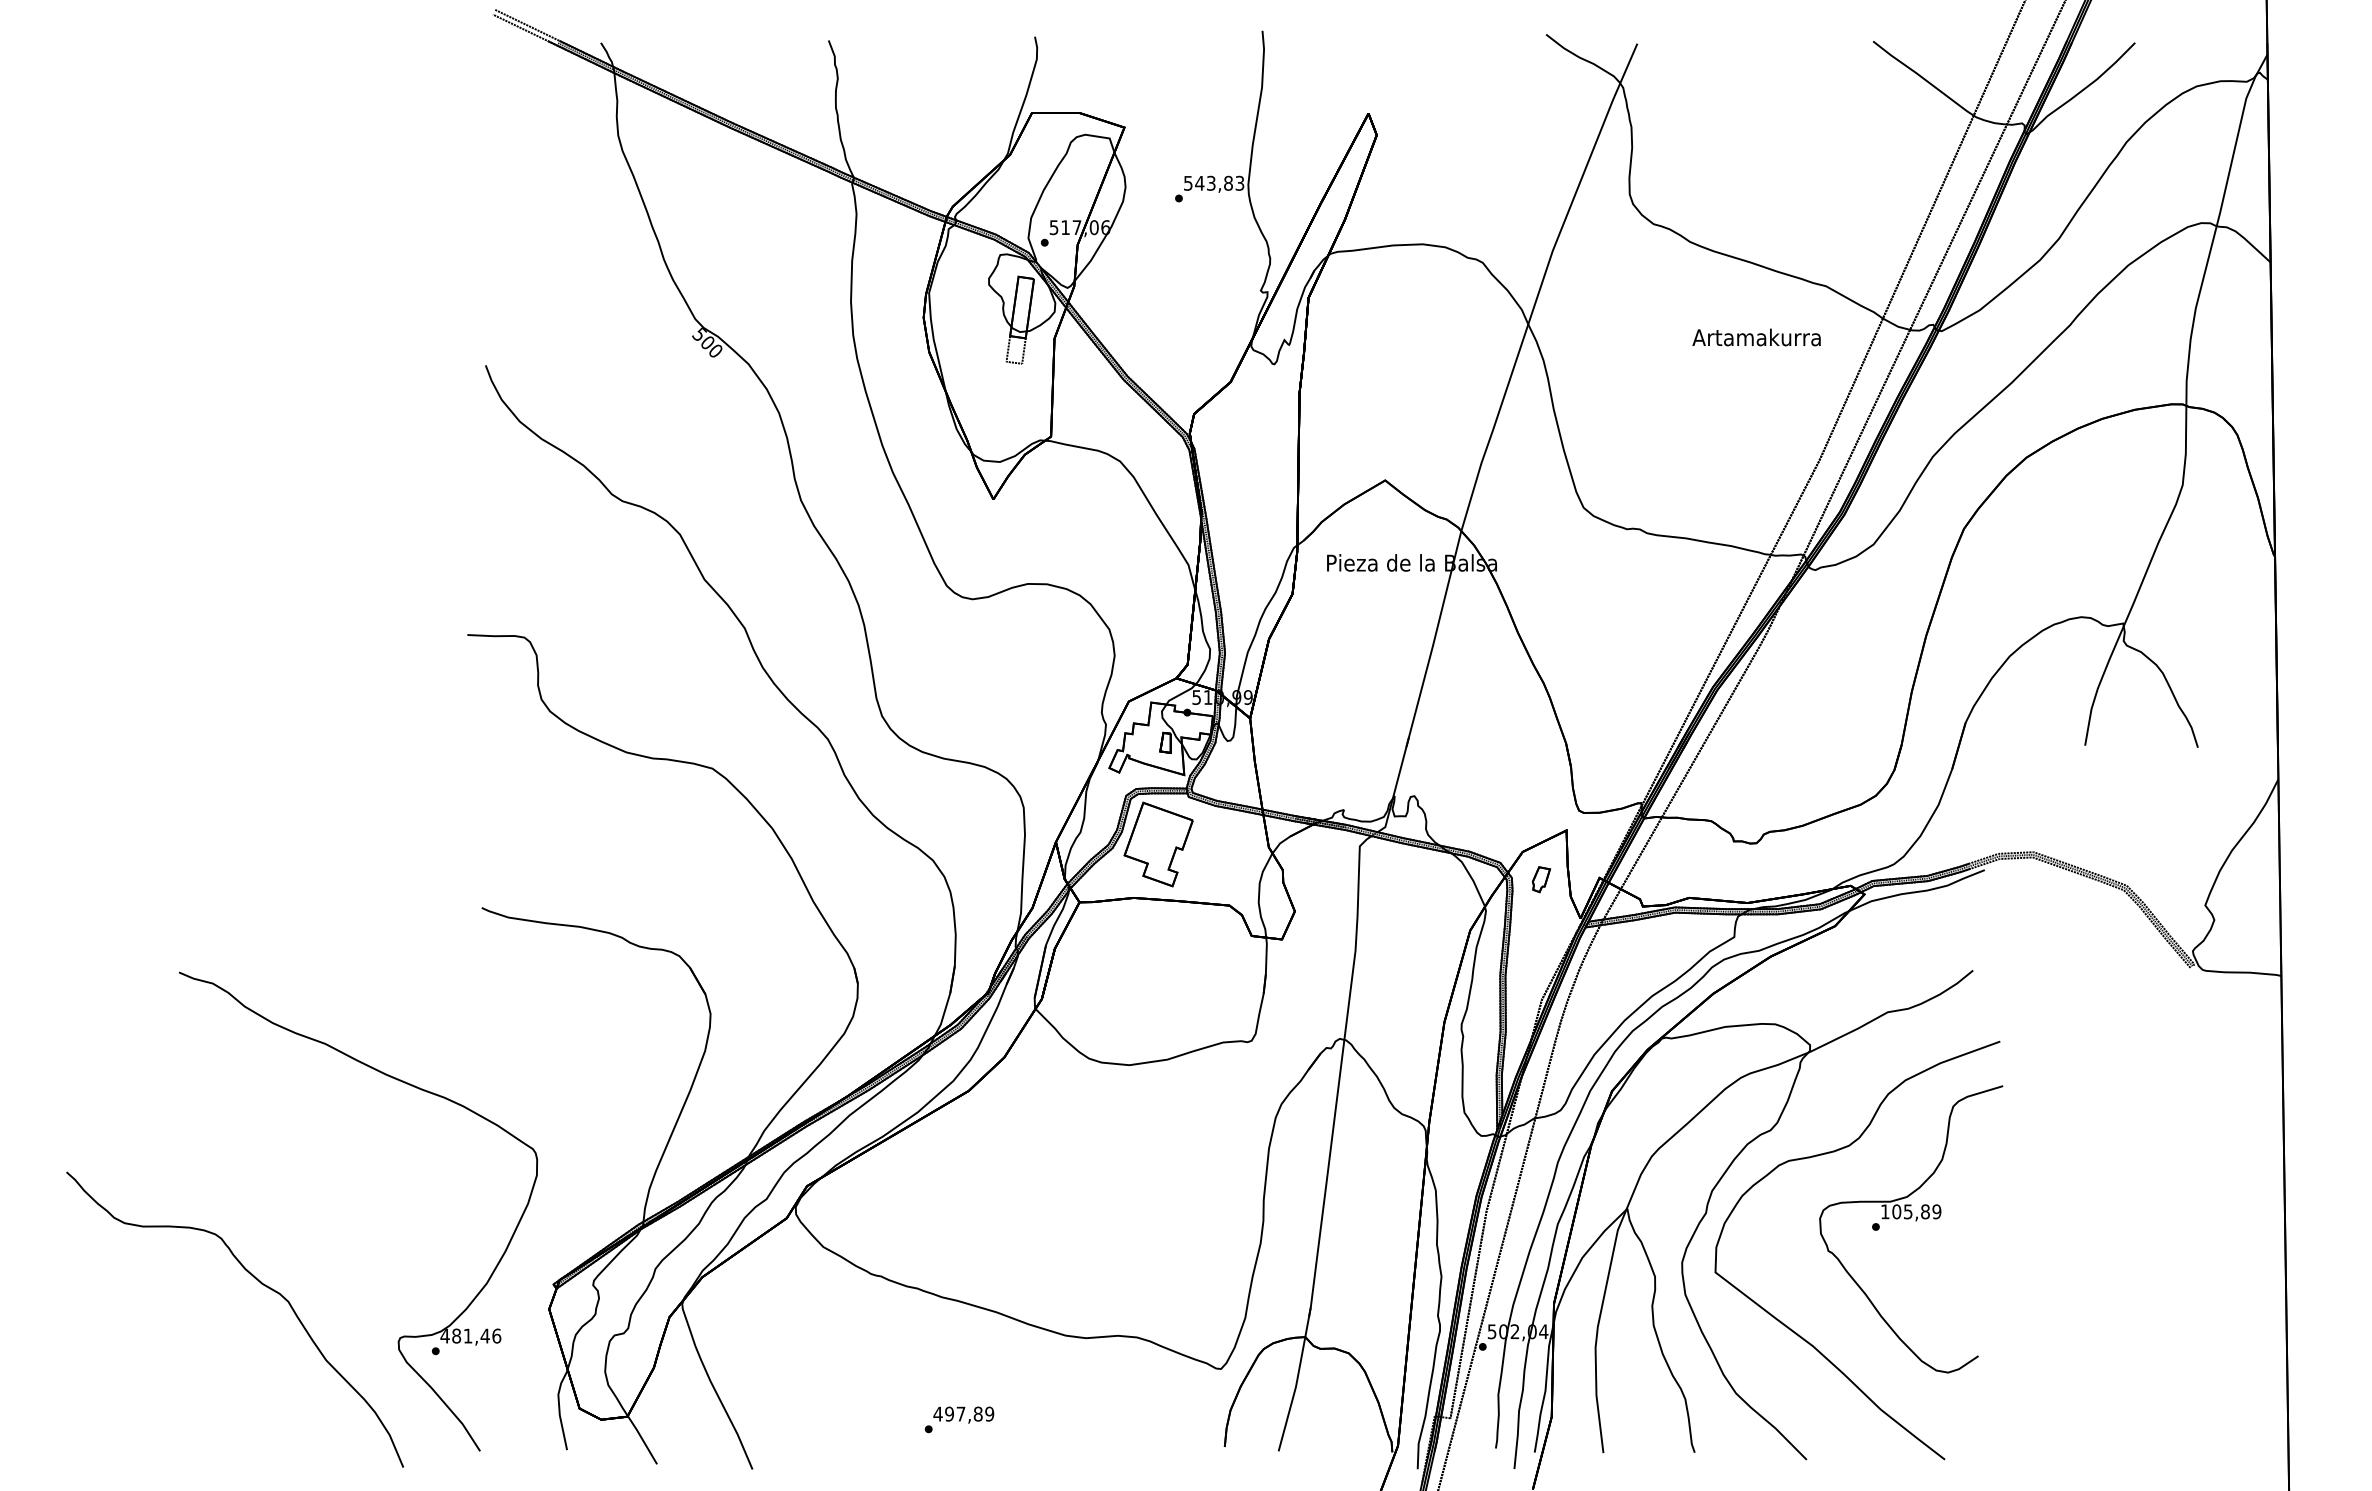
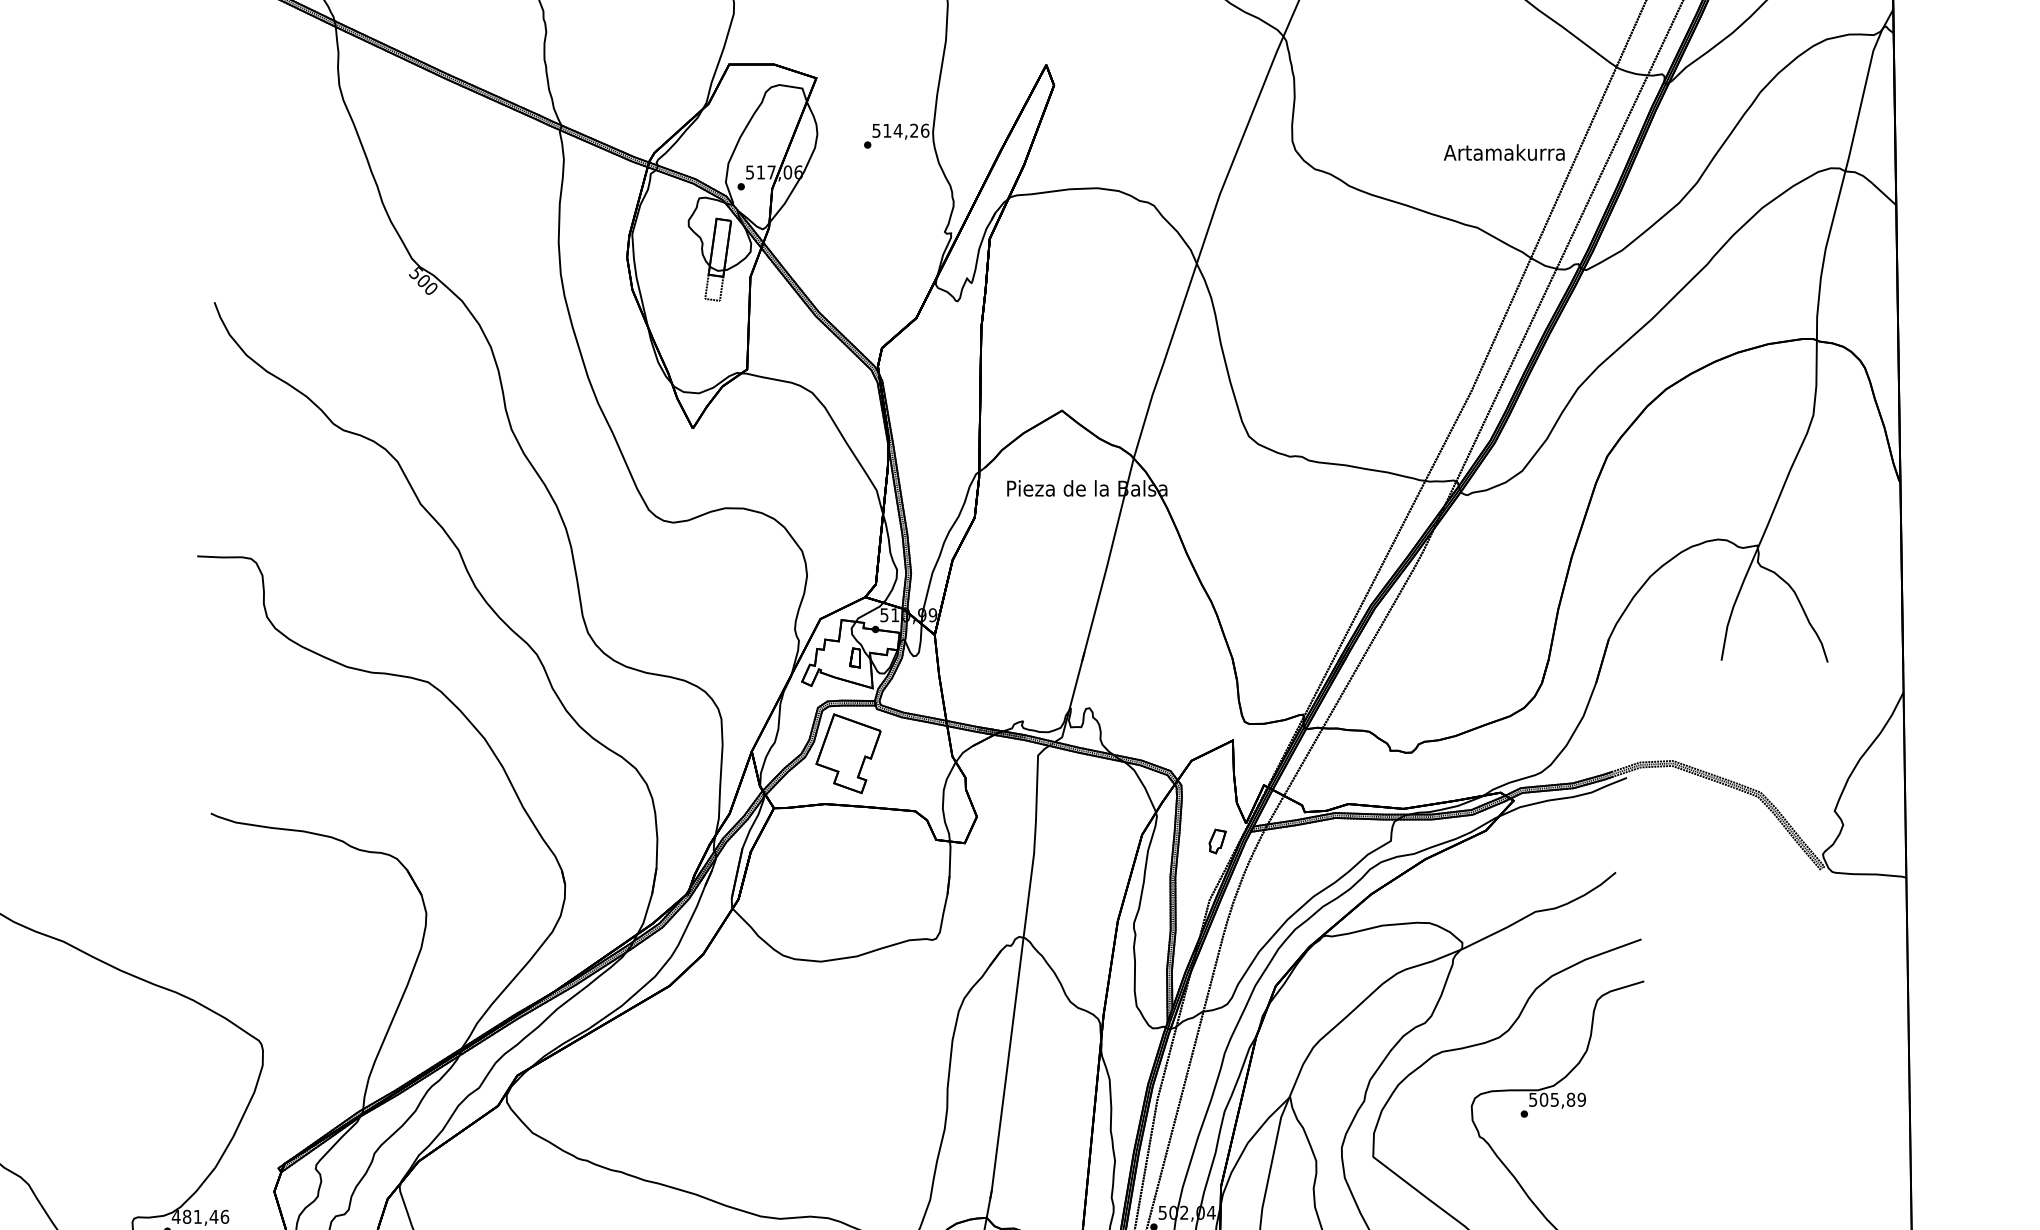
text: (1219, 182) -> (905, 129), 543,83 -> 514,26
text: (1756, 337) -> (1504, 152), moved
part: (1541, 879) -> (1217, 841), moved
text: (1885, 1211) -> (1533, 1099), 105,89 -> 505,89

